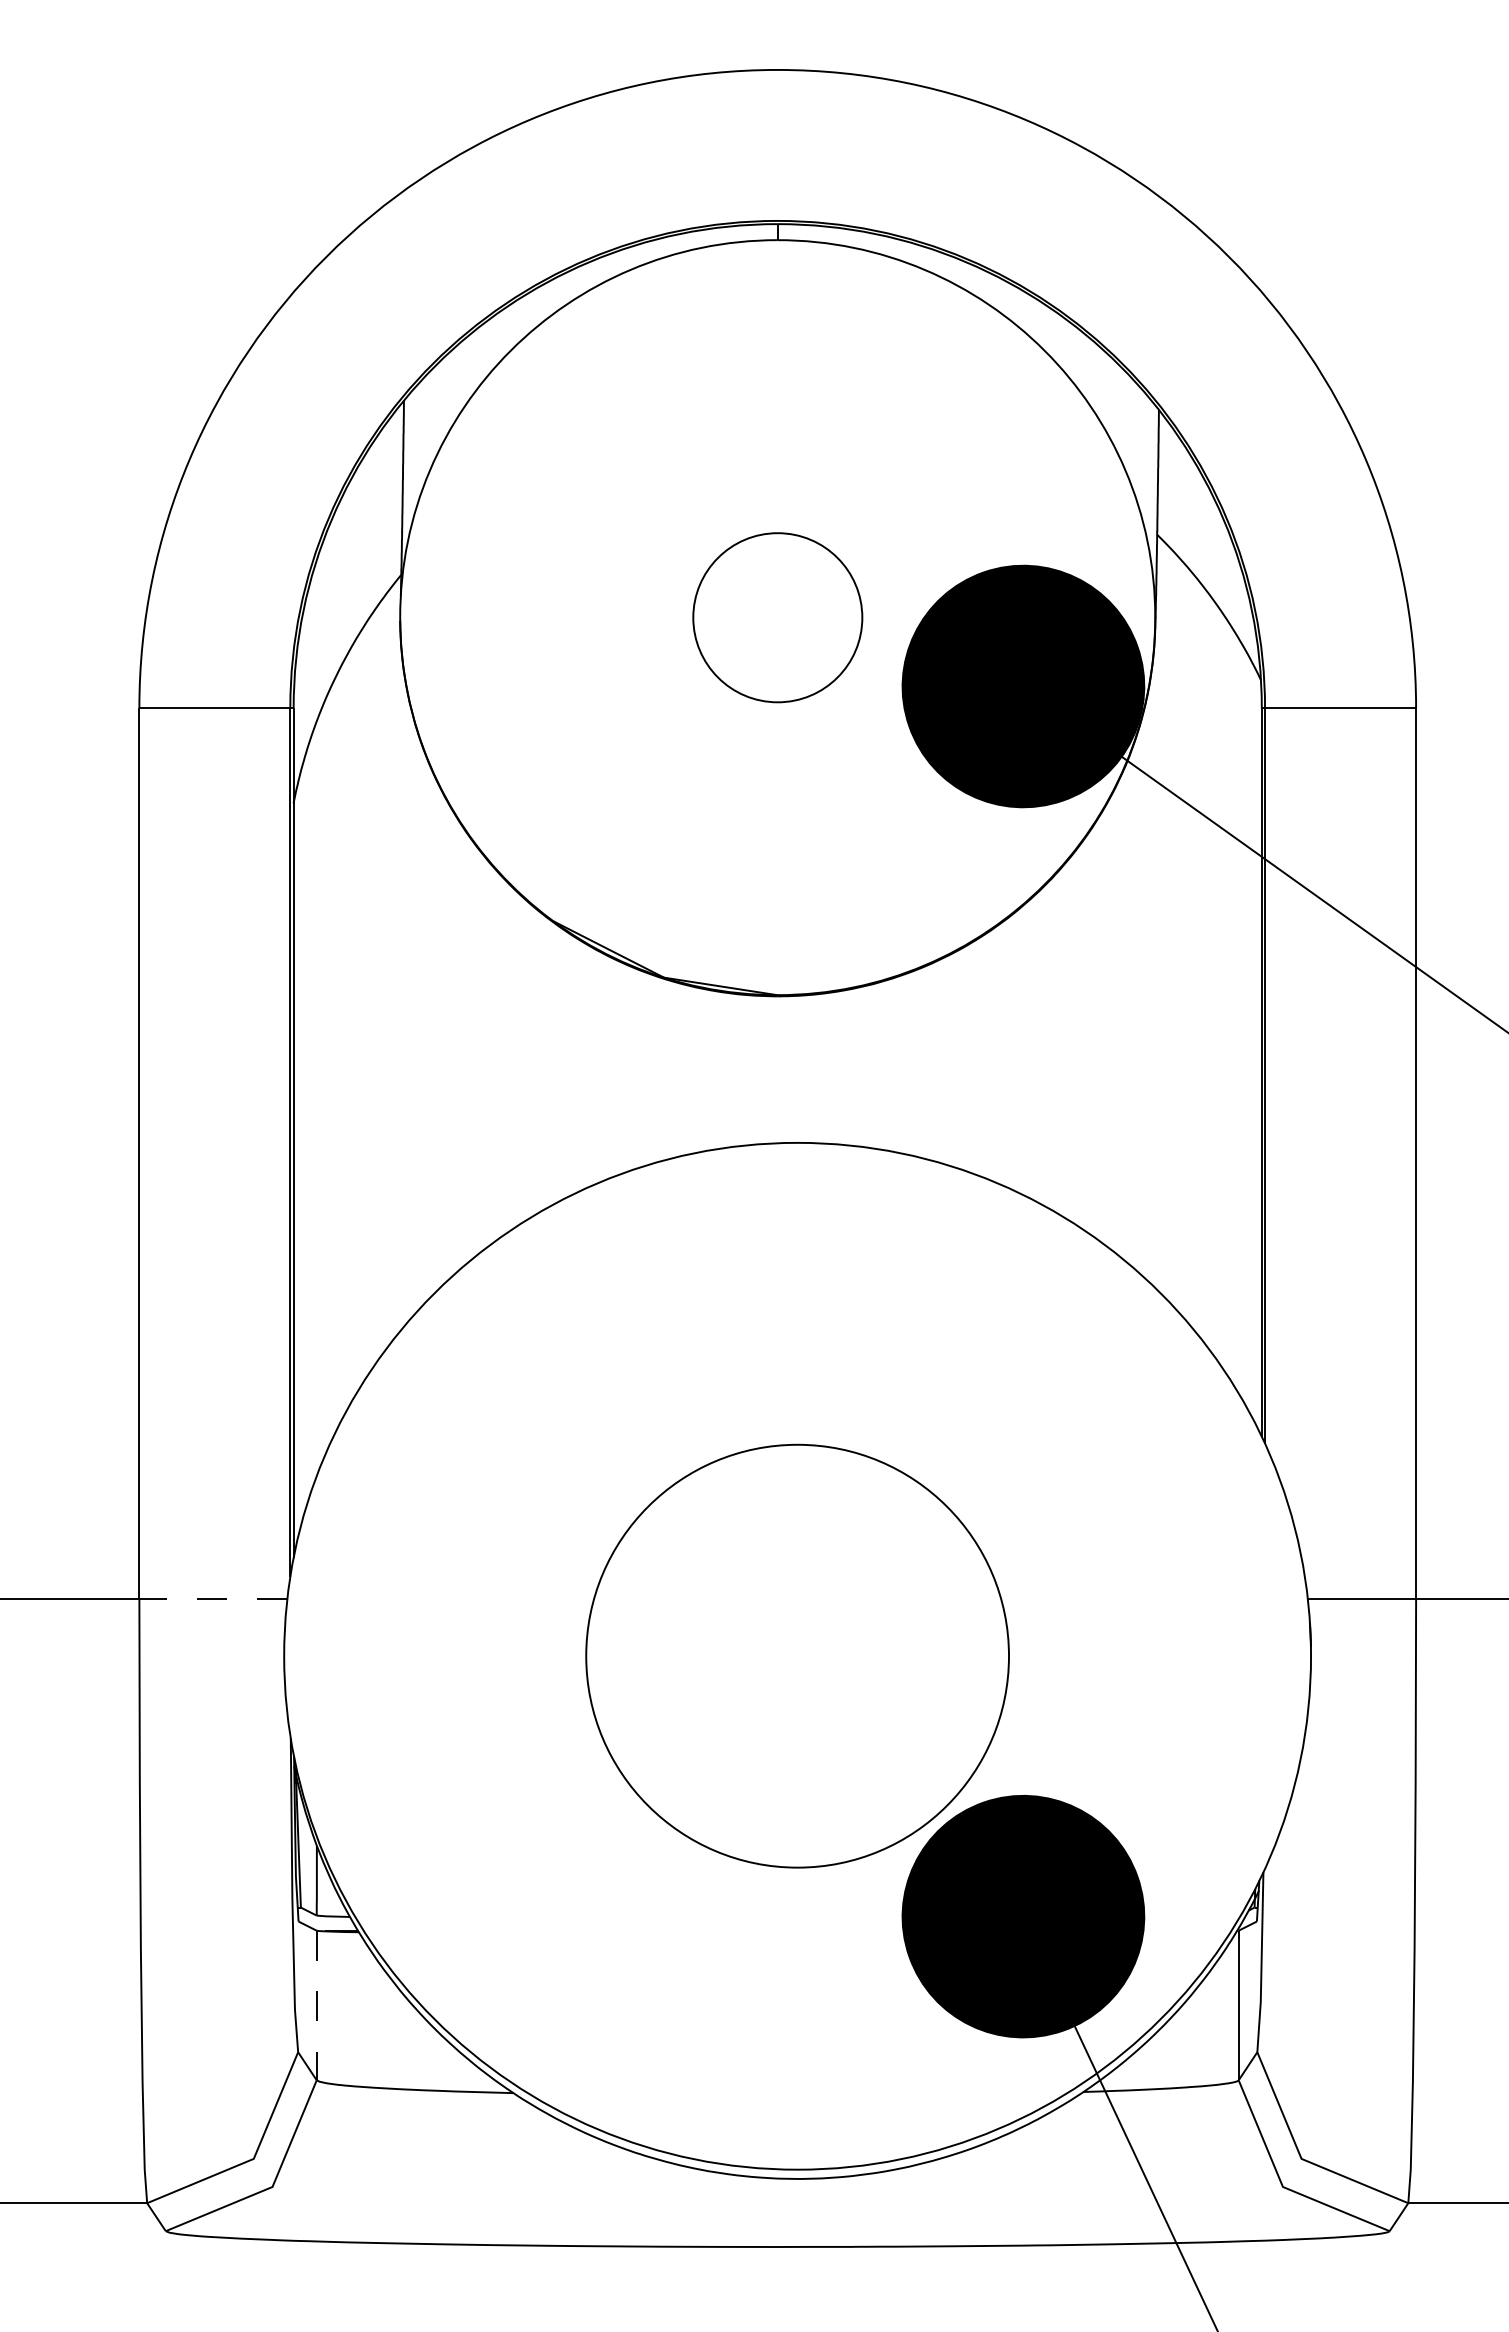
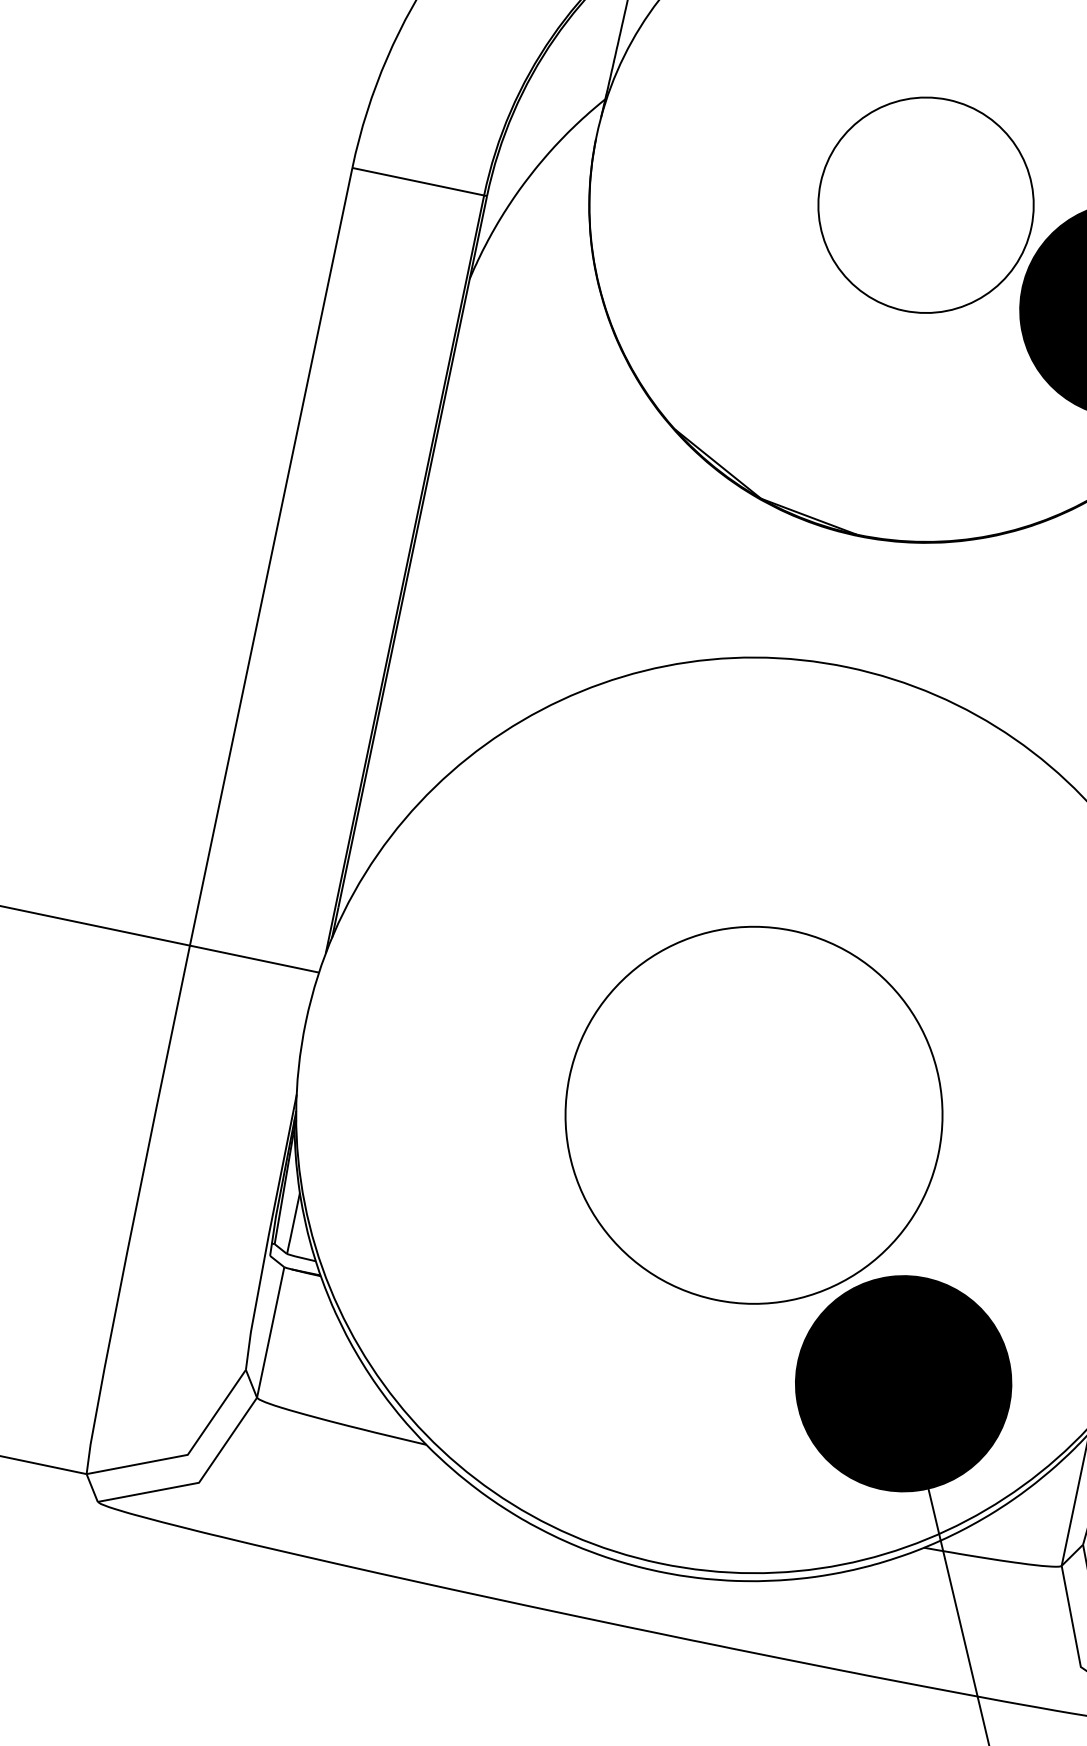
part: (777, 617) -> (925, 205), size x1.43
line: (213, 1599) -> (254, 959), dashed -> solid
line: (316, 2005) -> (270, 1332), dashed -> solid

